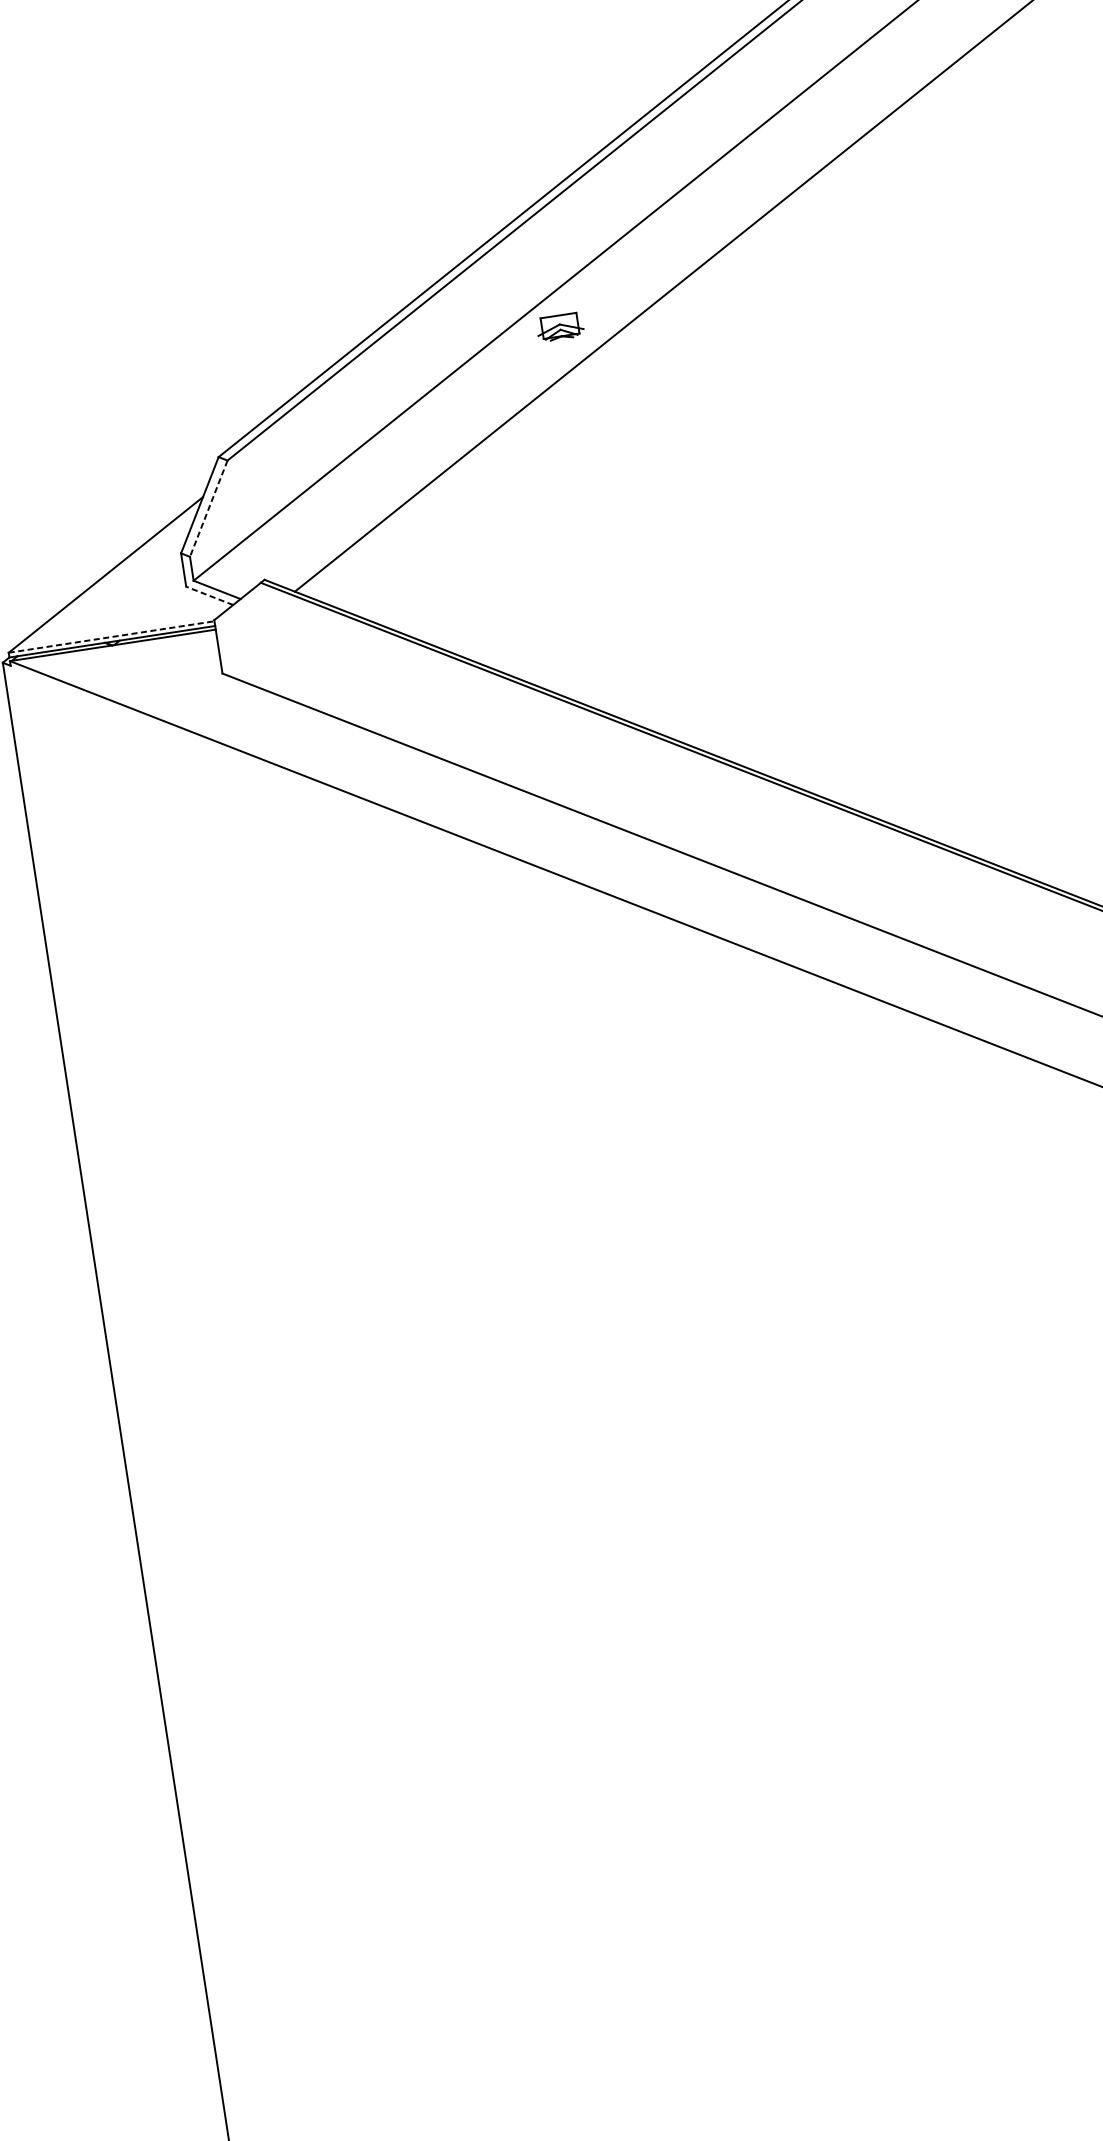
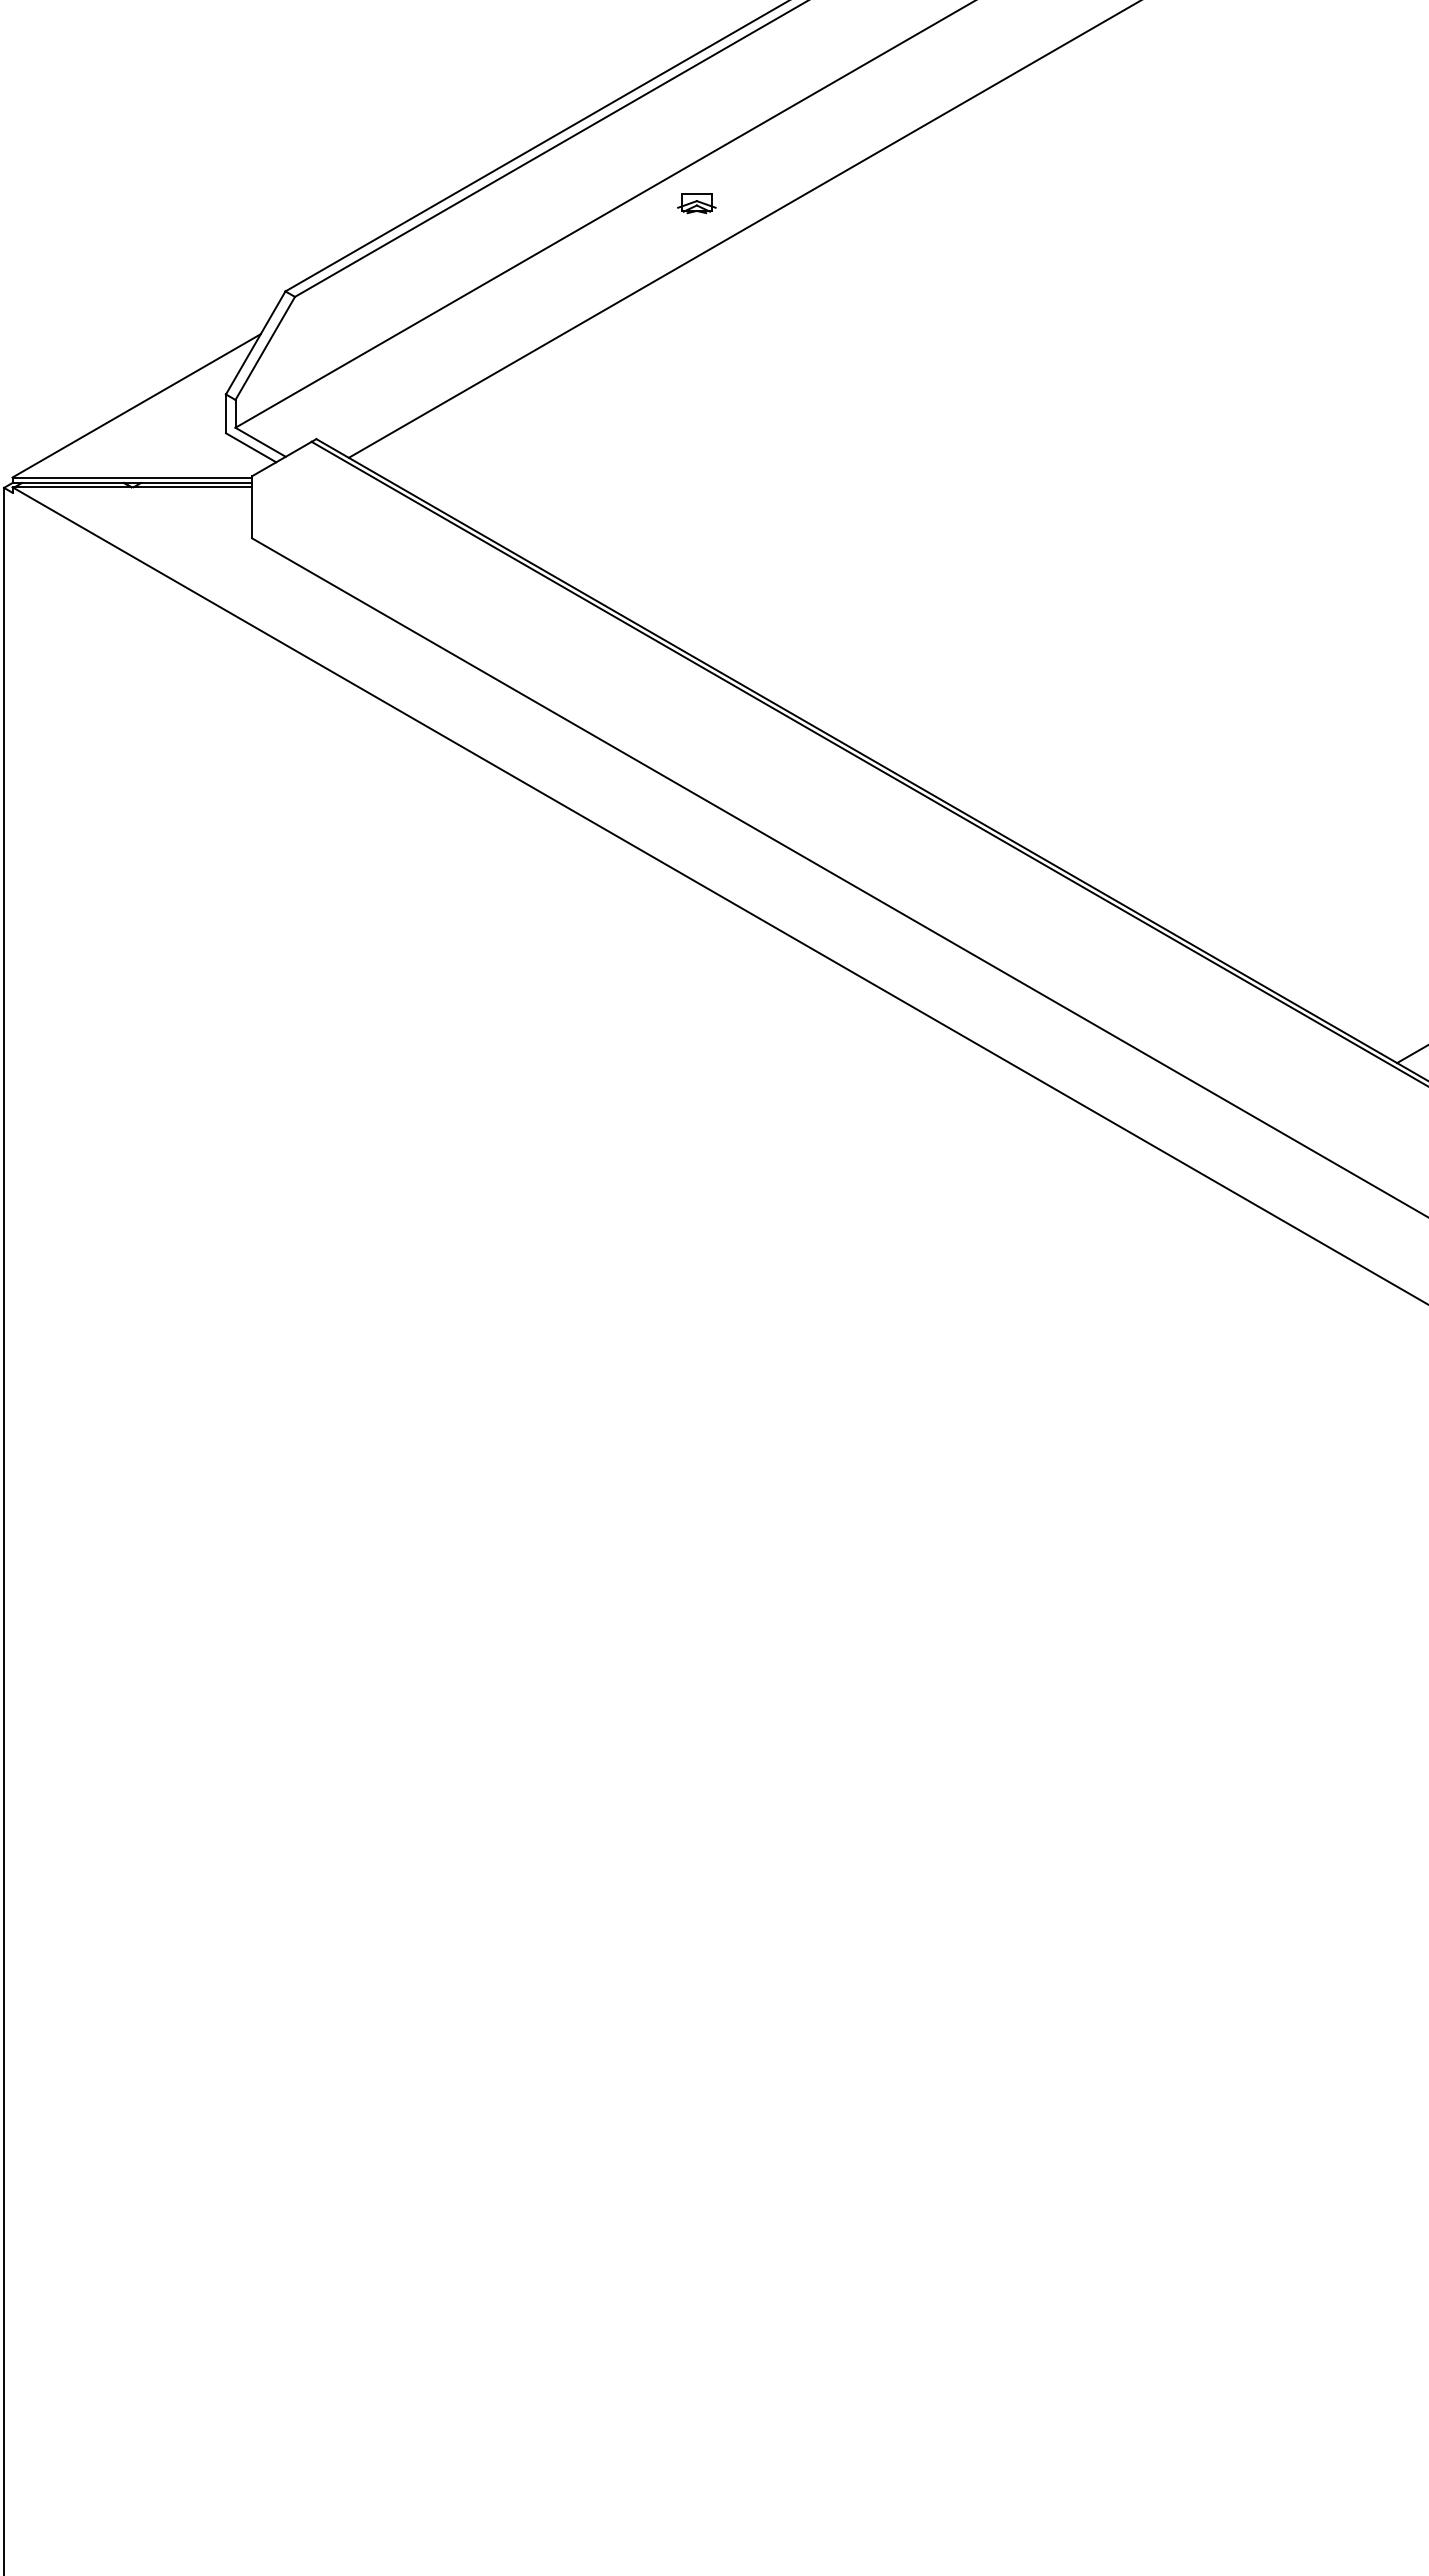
part: (559, 327) -> (696, 203), size x0.71
line: (208, 508) -> (265, 348), dashed -> solid
line: (209, 595) -> (250, 447), dashed -> solid
line: (111, 636) -> (132, 477), dashed -> solid

